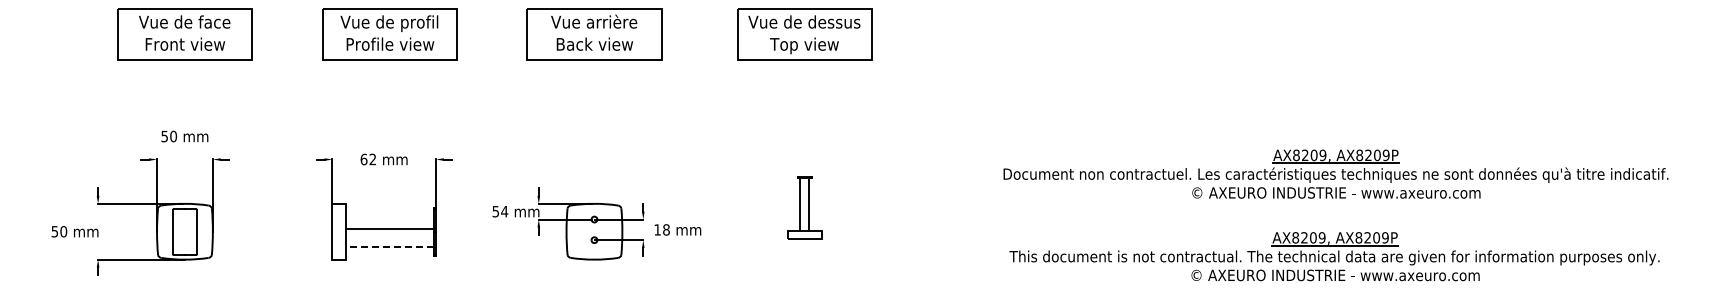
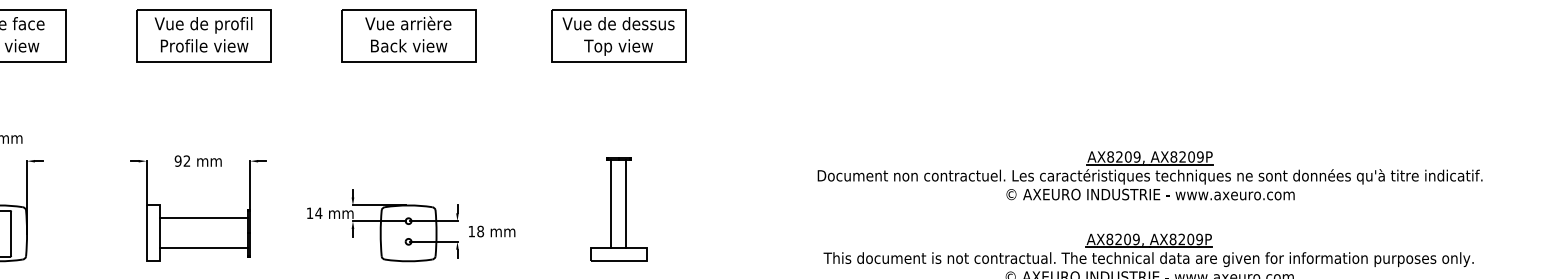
text: (363, 159) -> (177, 161), 62 -> 92
part: (804, 207) -> (618, 209), size x1.67
text: (495, 211) -> (309, 213), 54 -> 14
line: (389, 229) -> (203, 218), moved
line: (389, 246) -> (203, 248), dashed -> solid

